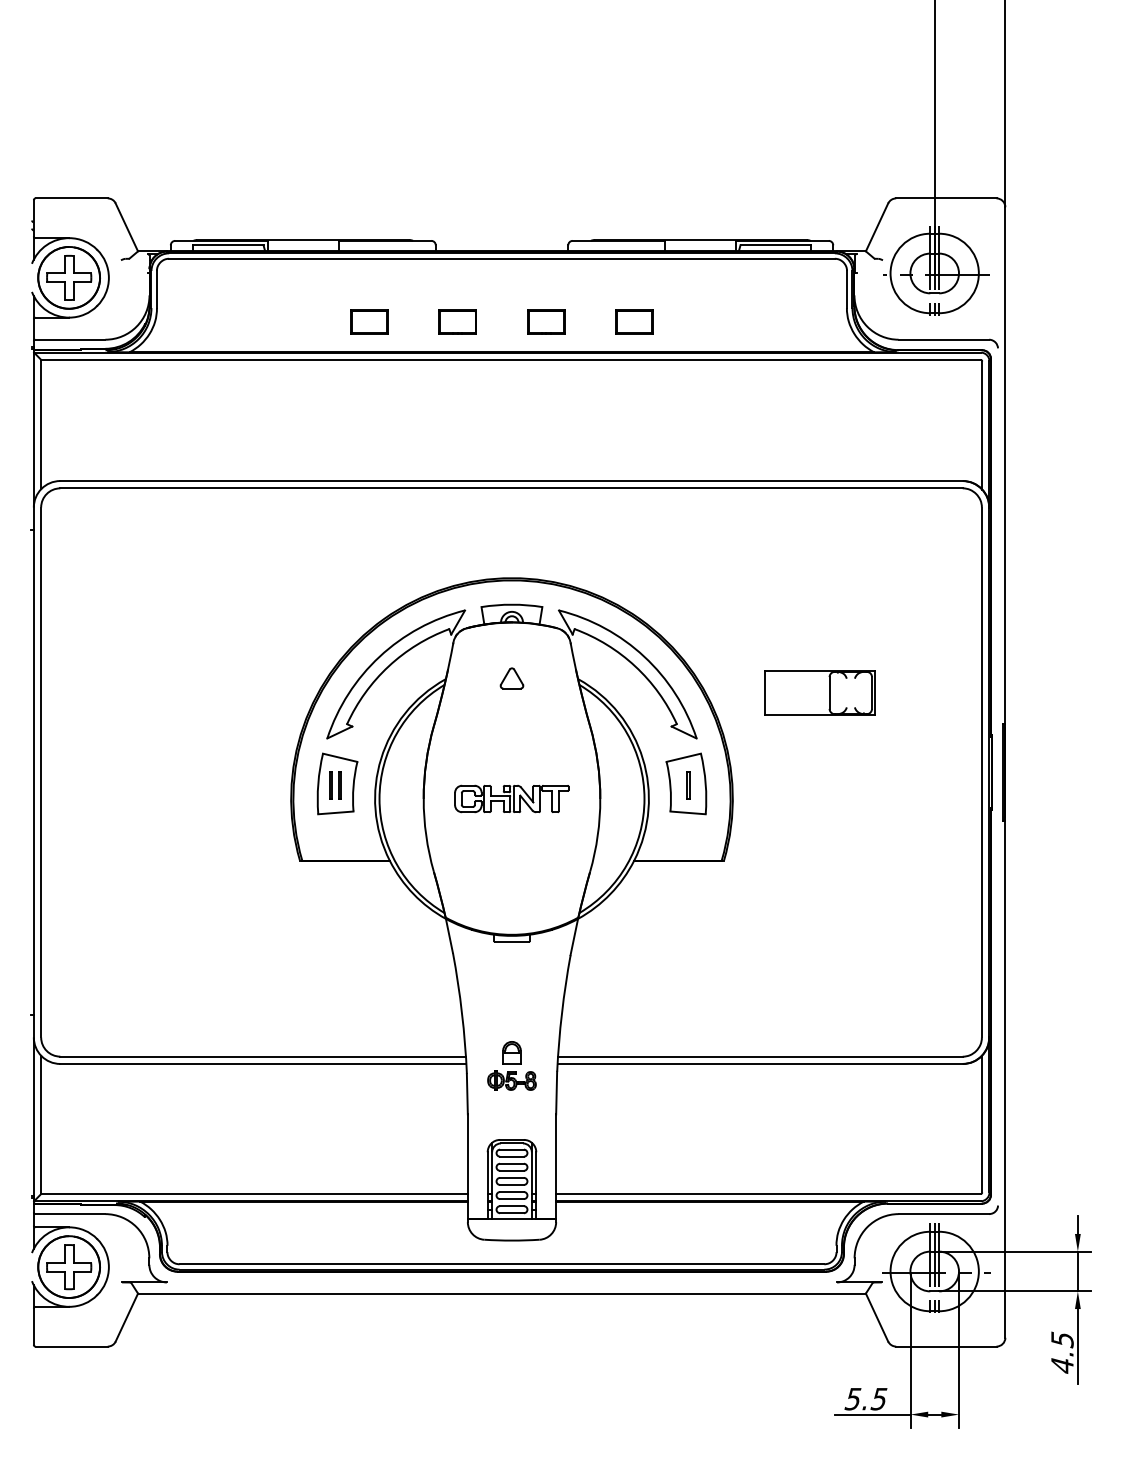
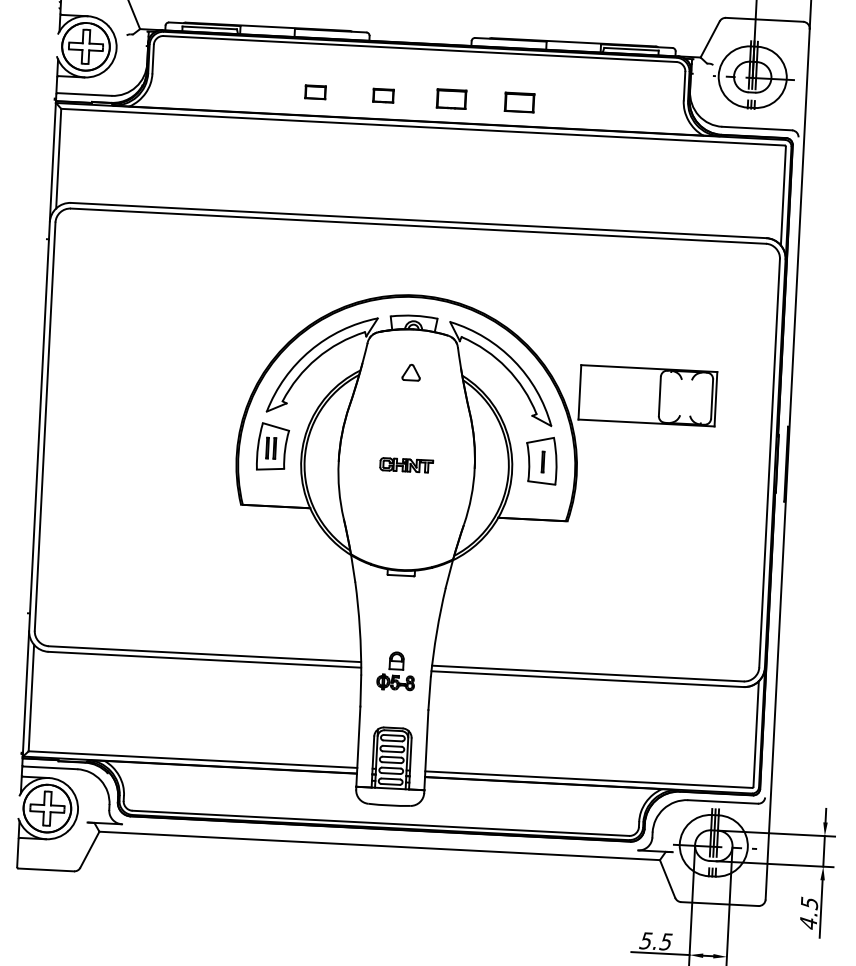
part: (369, 321) -> (315, 92), size x0.7
part: (457, 321) -> (383, 95), size x0.7
part: (819, 692) -> (647, 395), size x1.6
part: (511, 798) -> (406, 465), size x0.6

